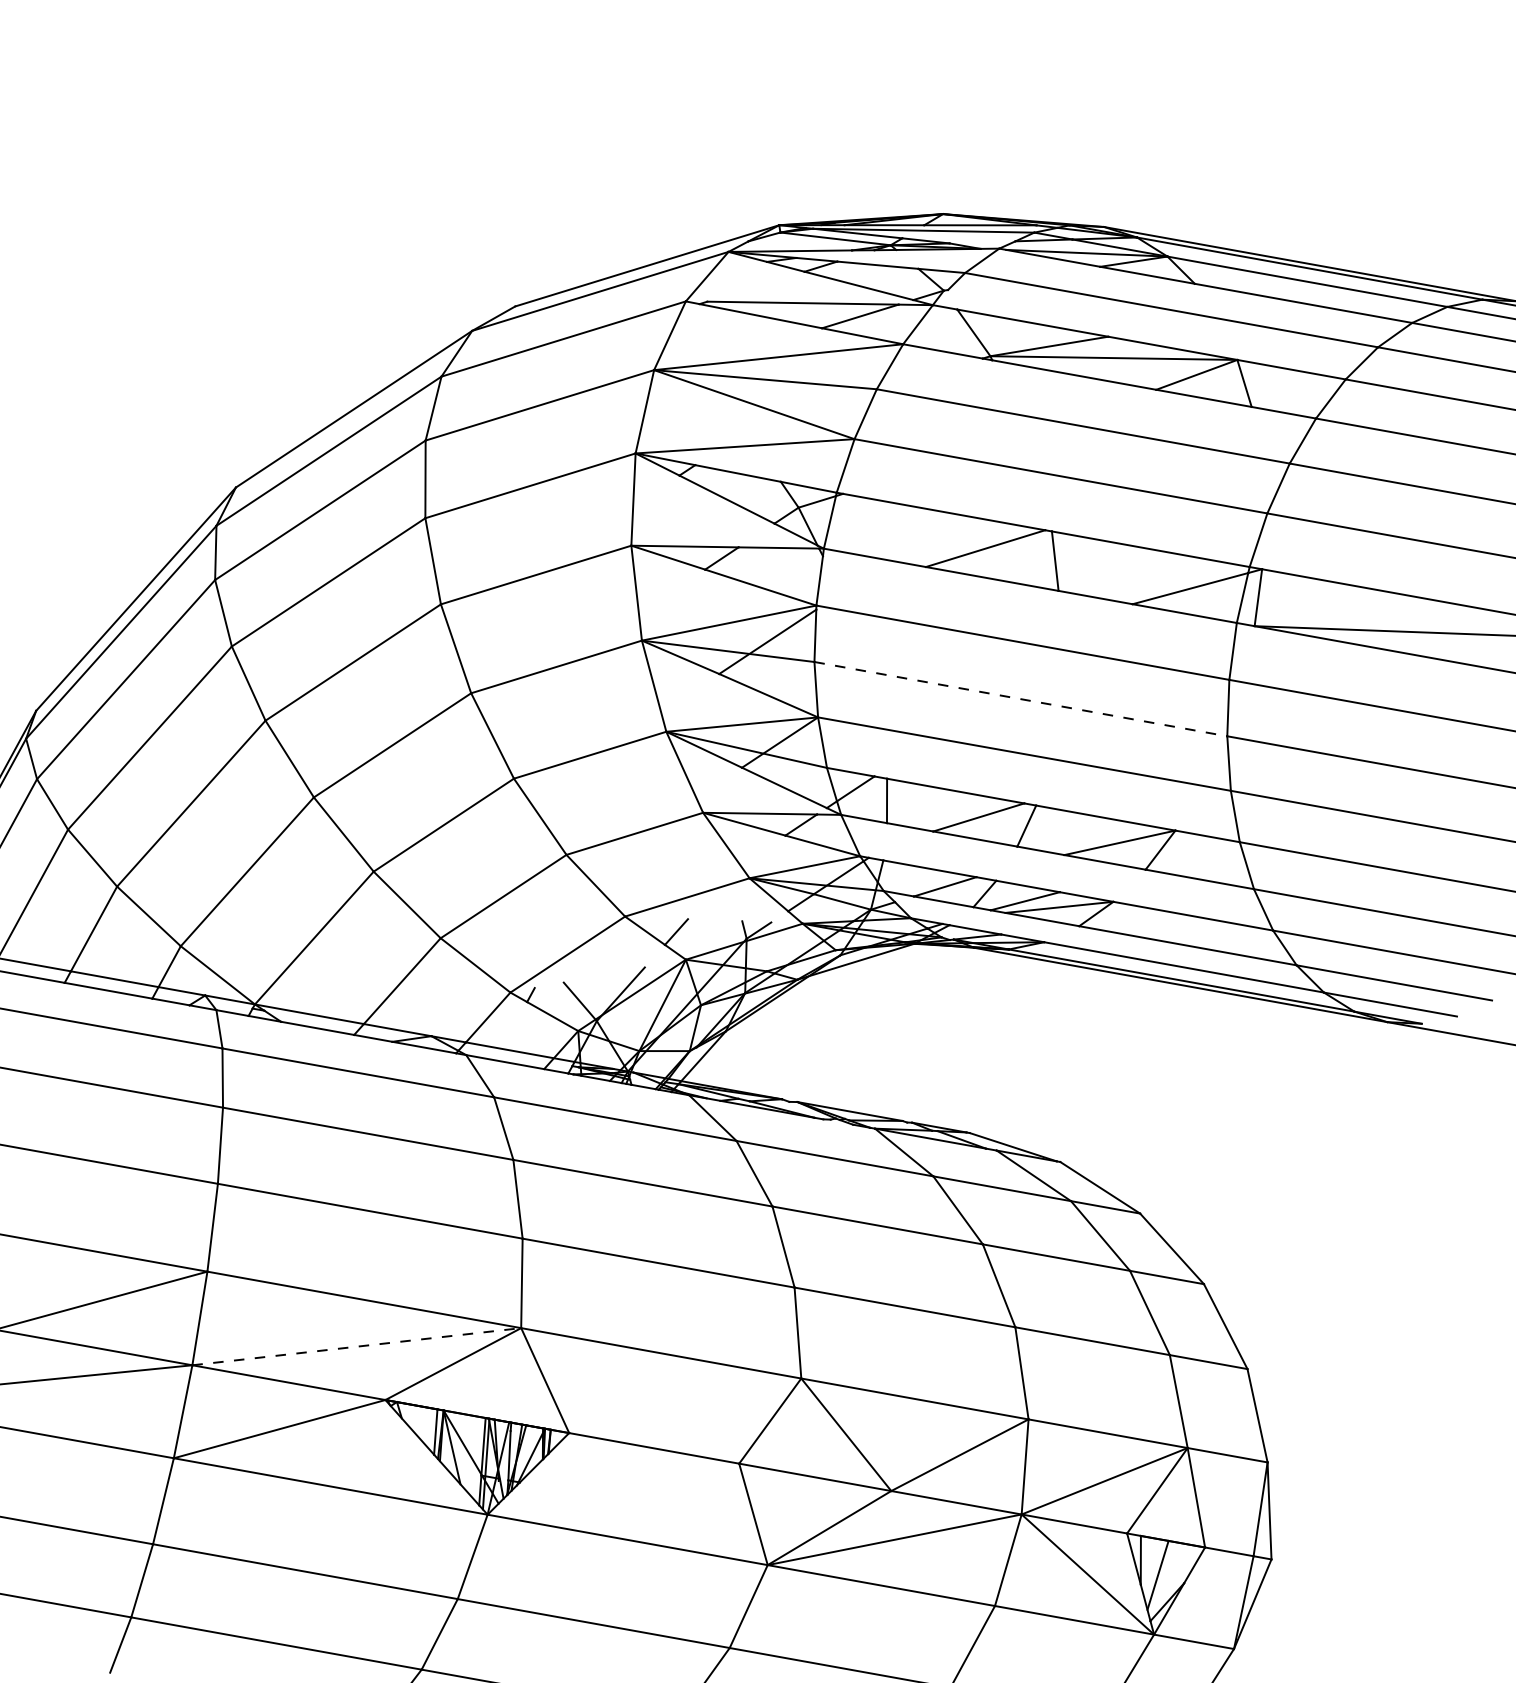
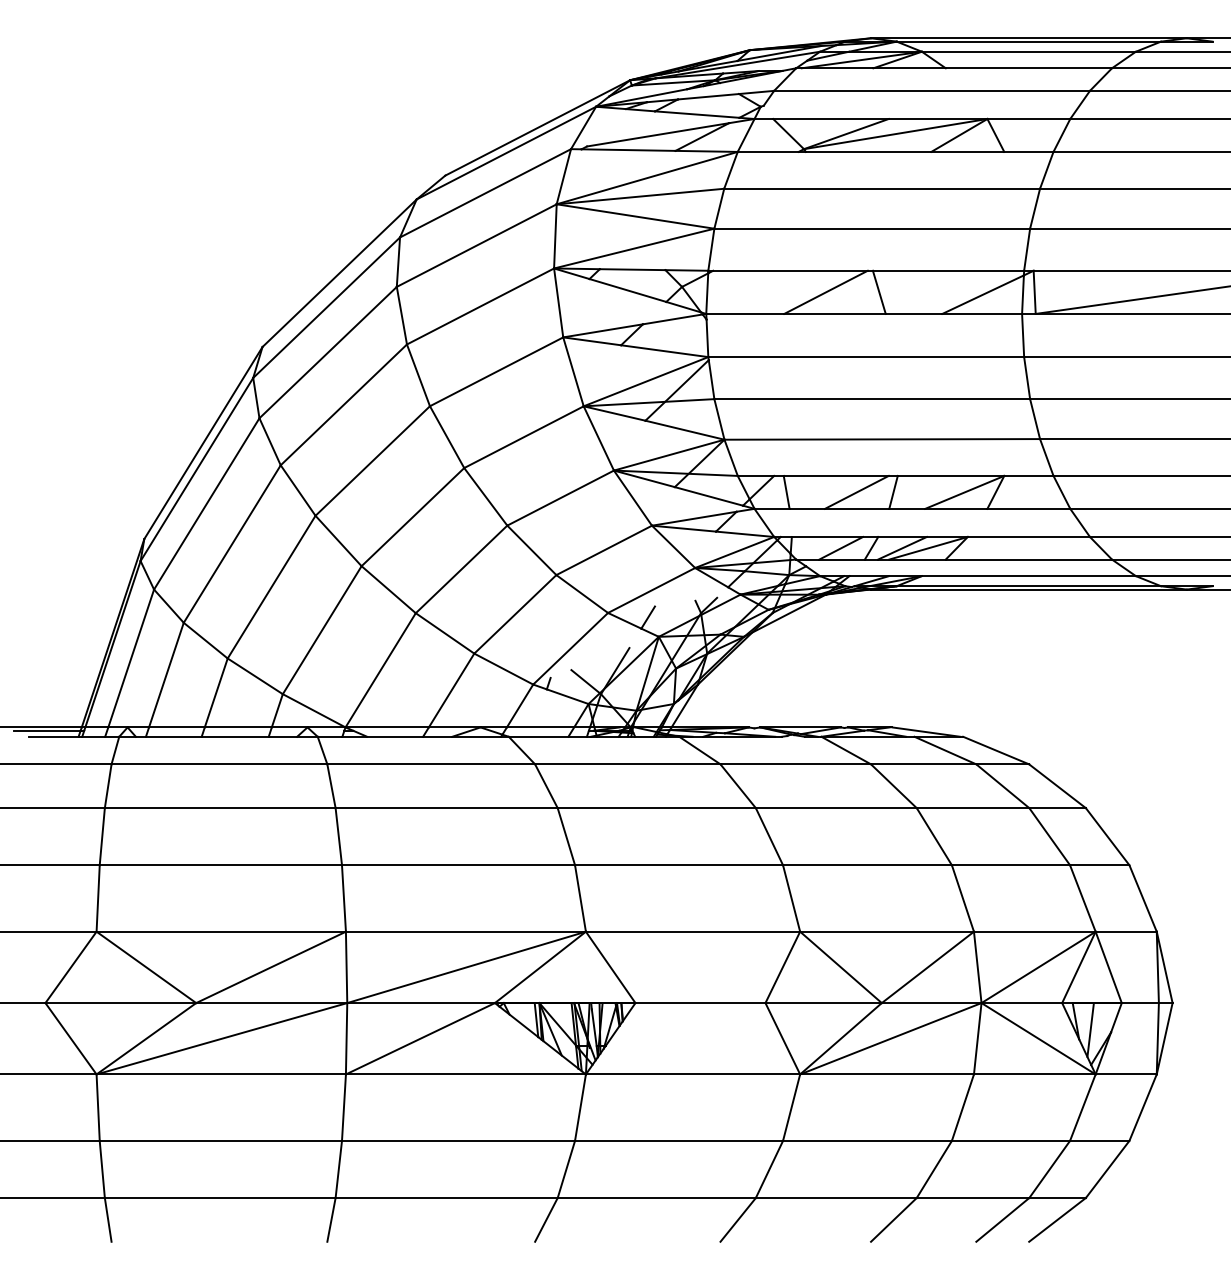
line: (1021, 699) -> (872, 399), dashed -> solid
line: (356, 1346) -> (466, 967), dashed -> solid

